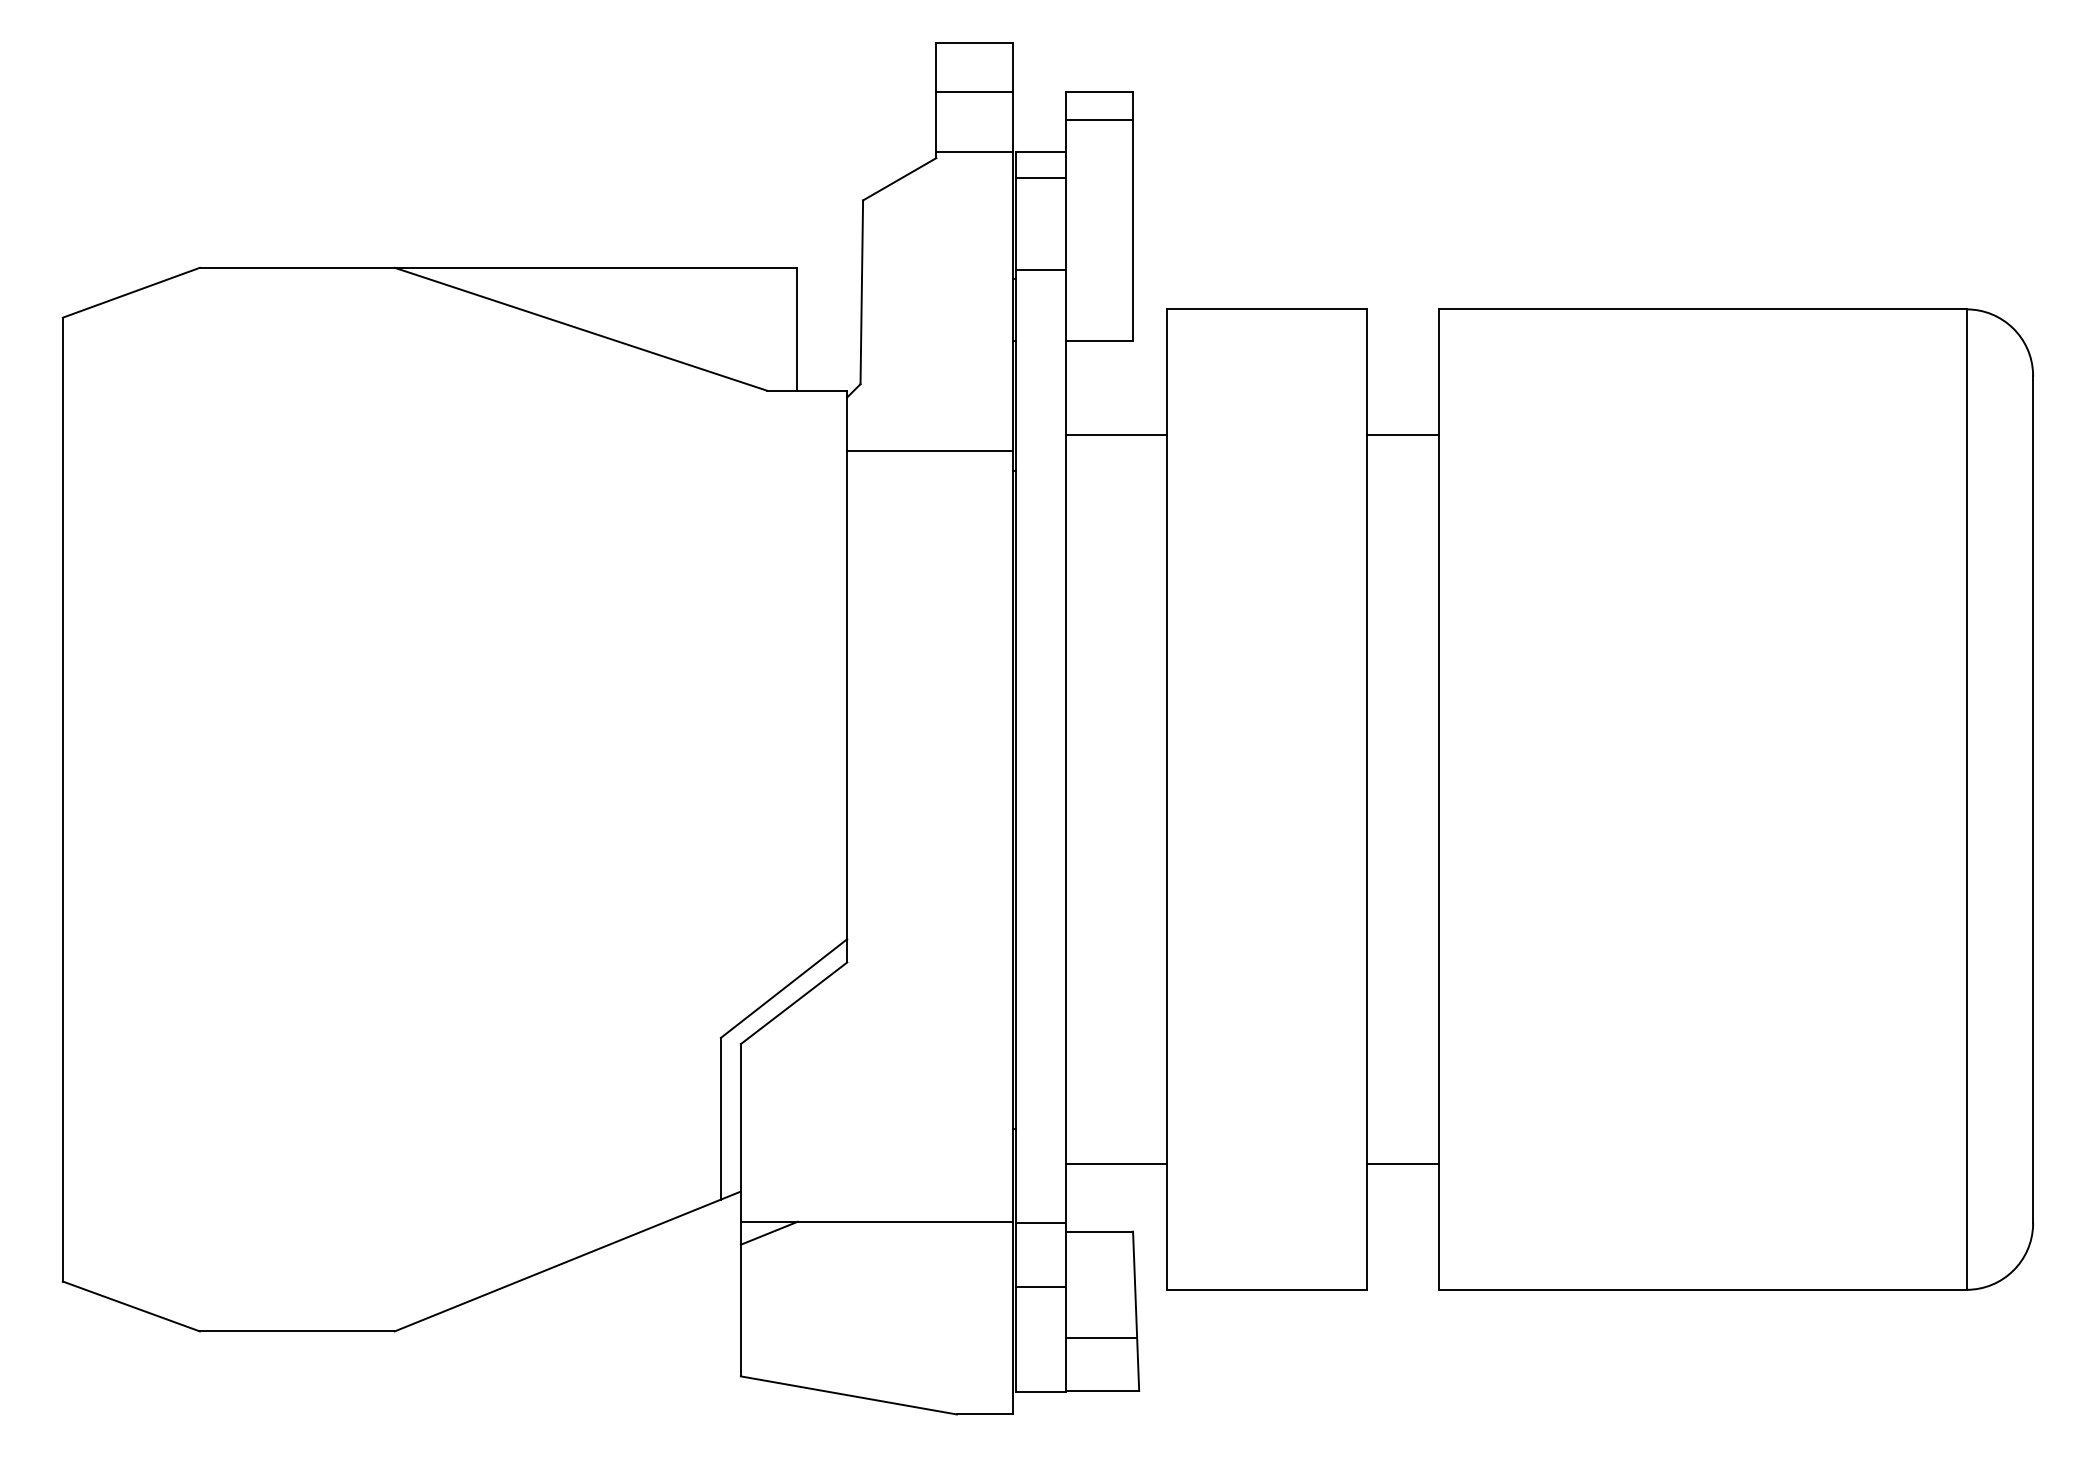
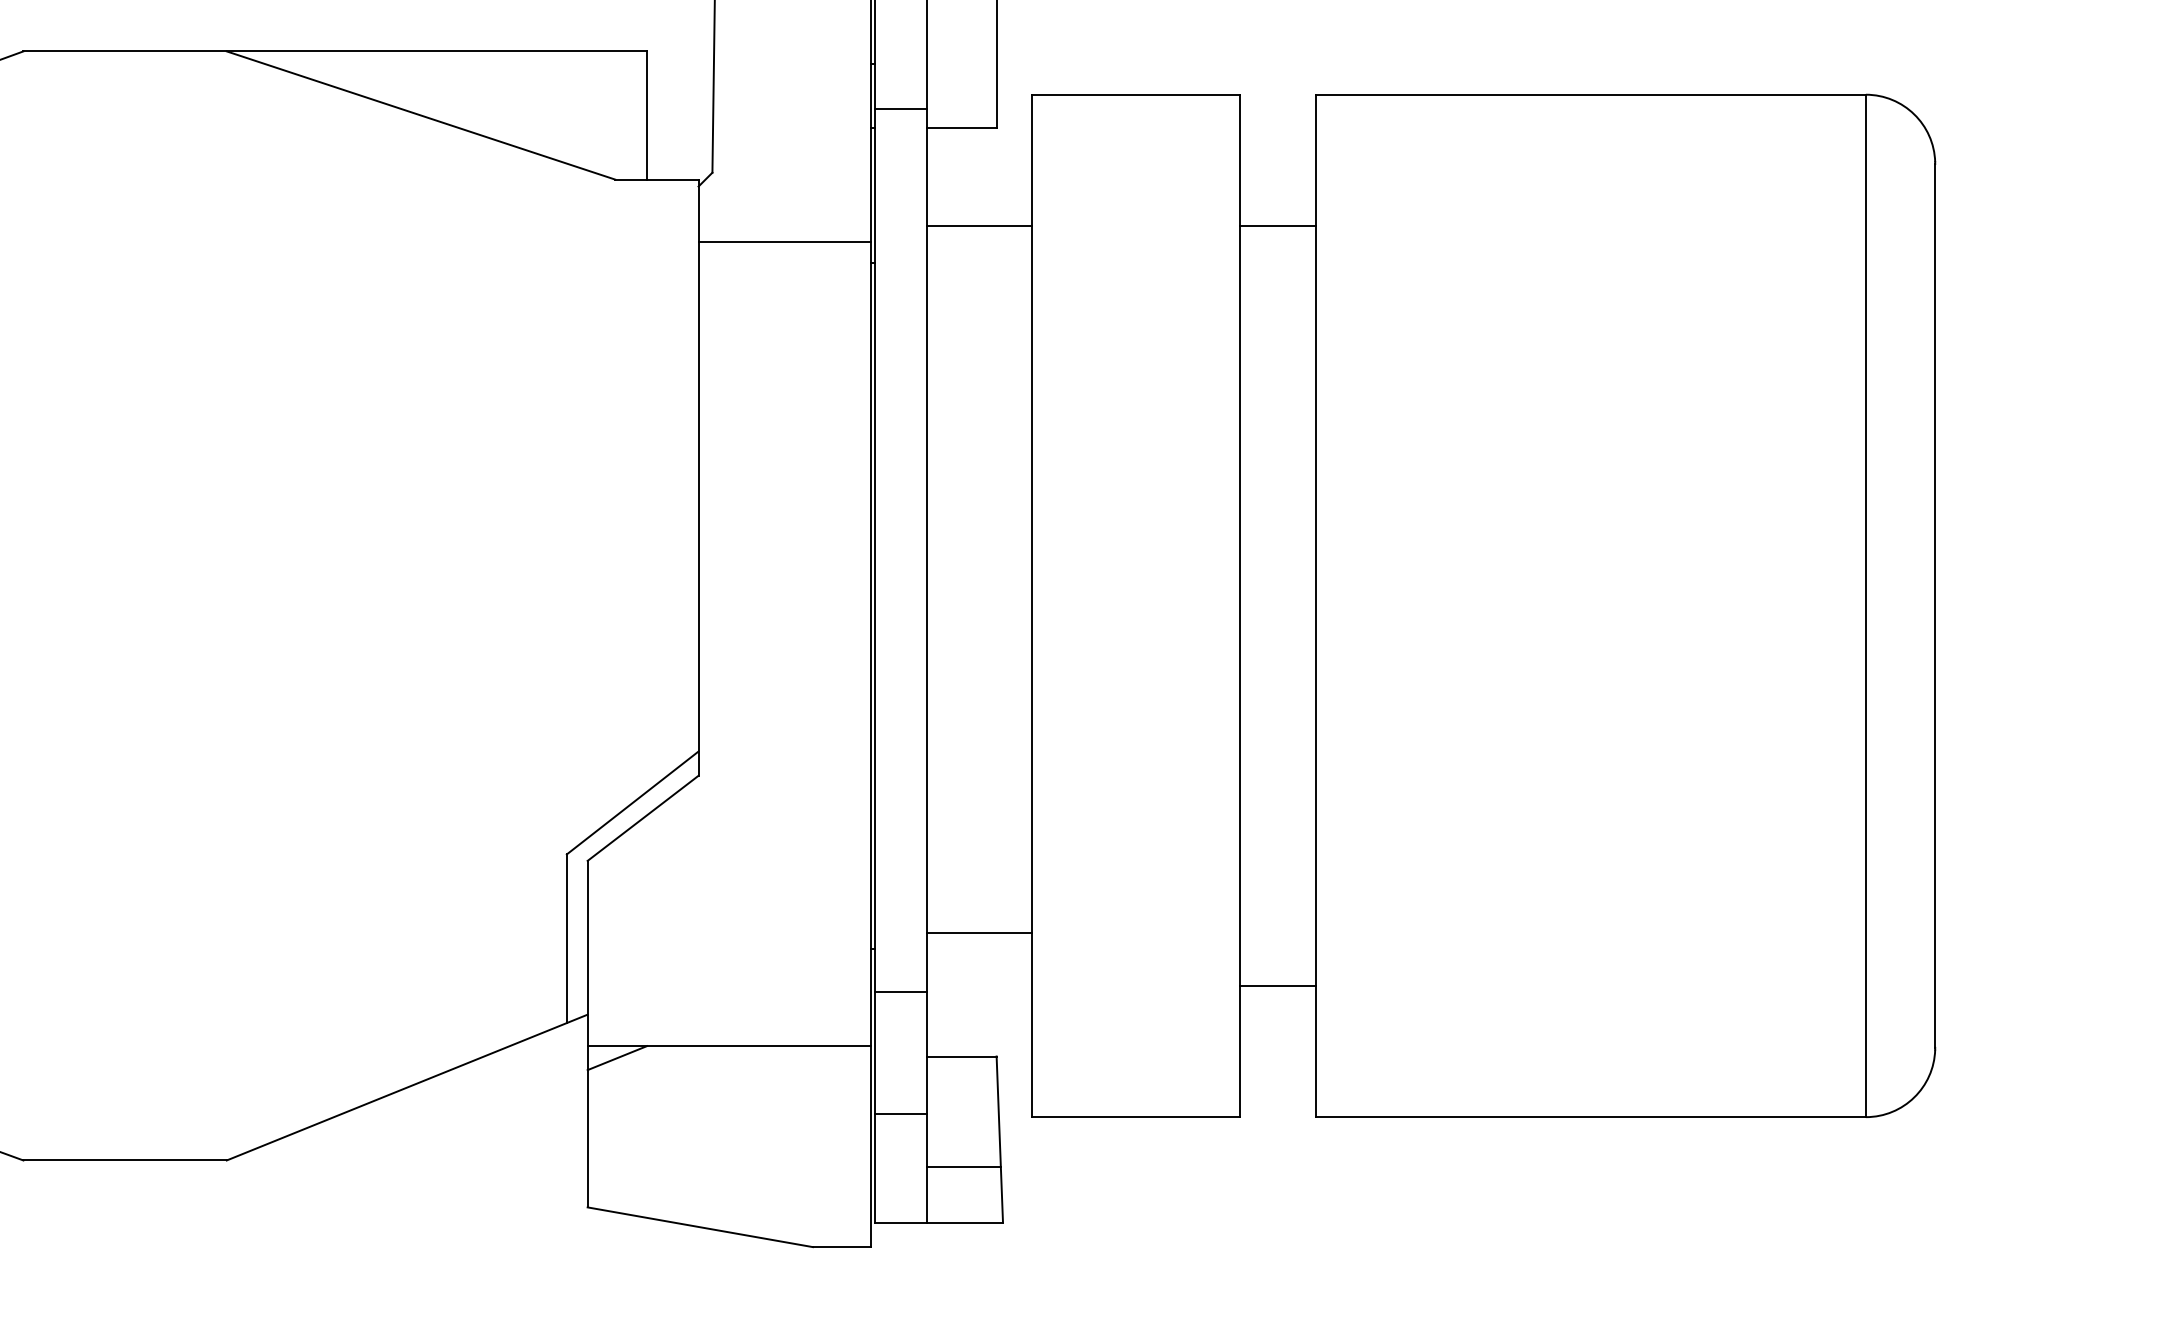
line: (1040, 270) -> (900, 109), moved
line: (1116, 1163) -> (979, 932), moved
line: (1040, 1222) -> (900, 991), moved

